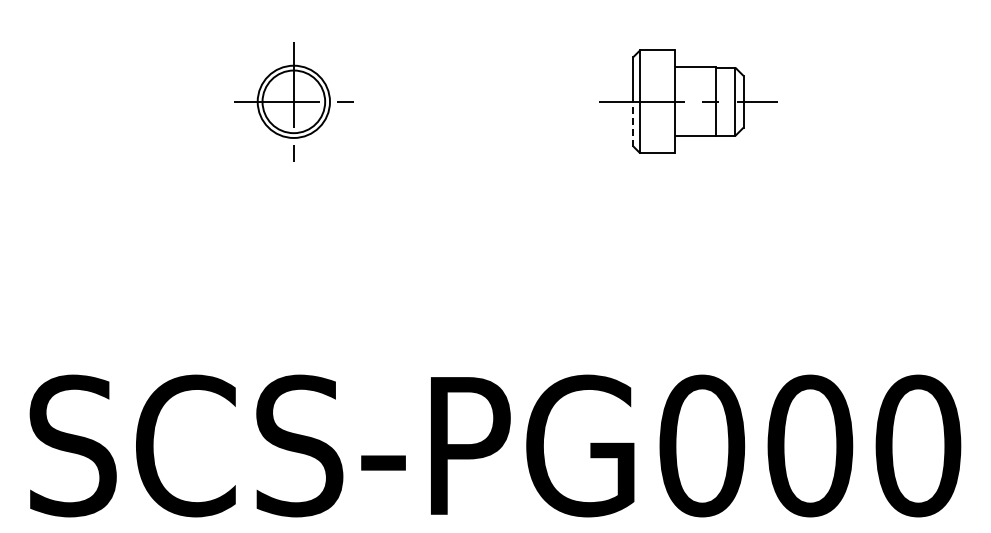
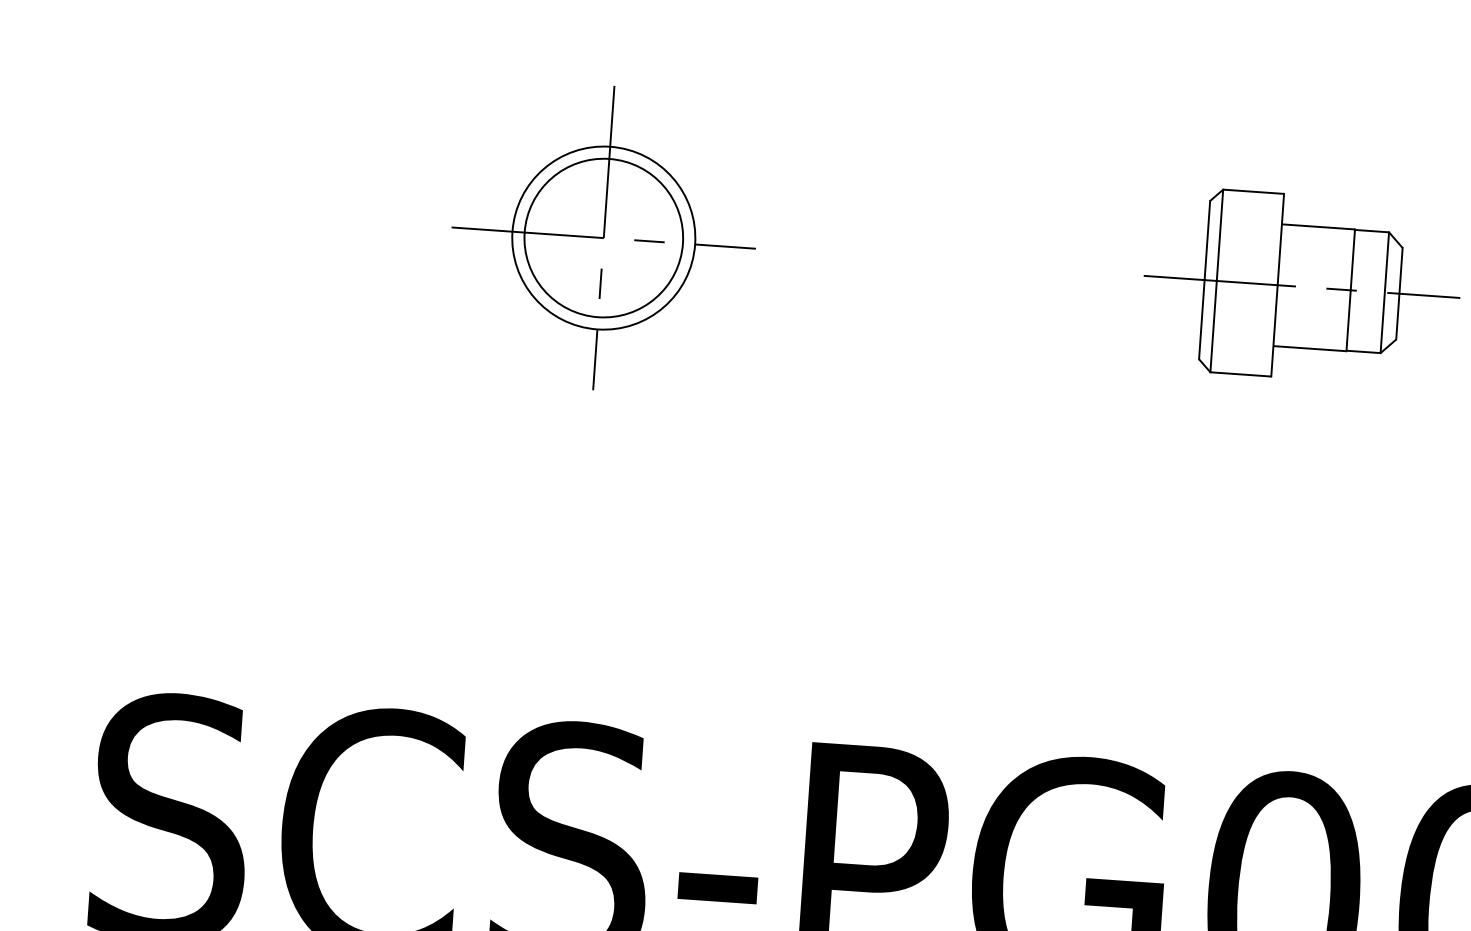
part: (293, 101) -> (603, 237), size x1.43
line: (633, 123) -> (1202, 318), dashed -> solid

